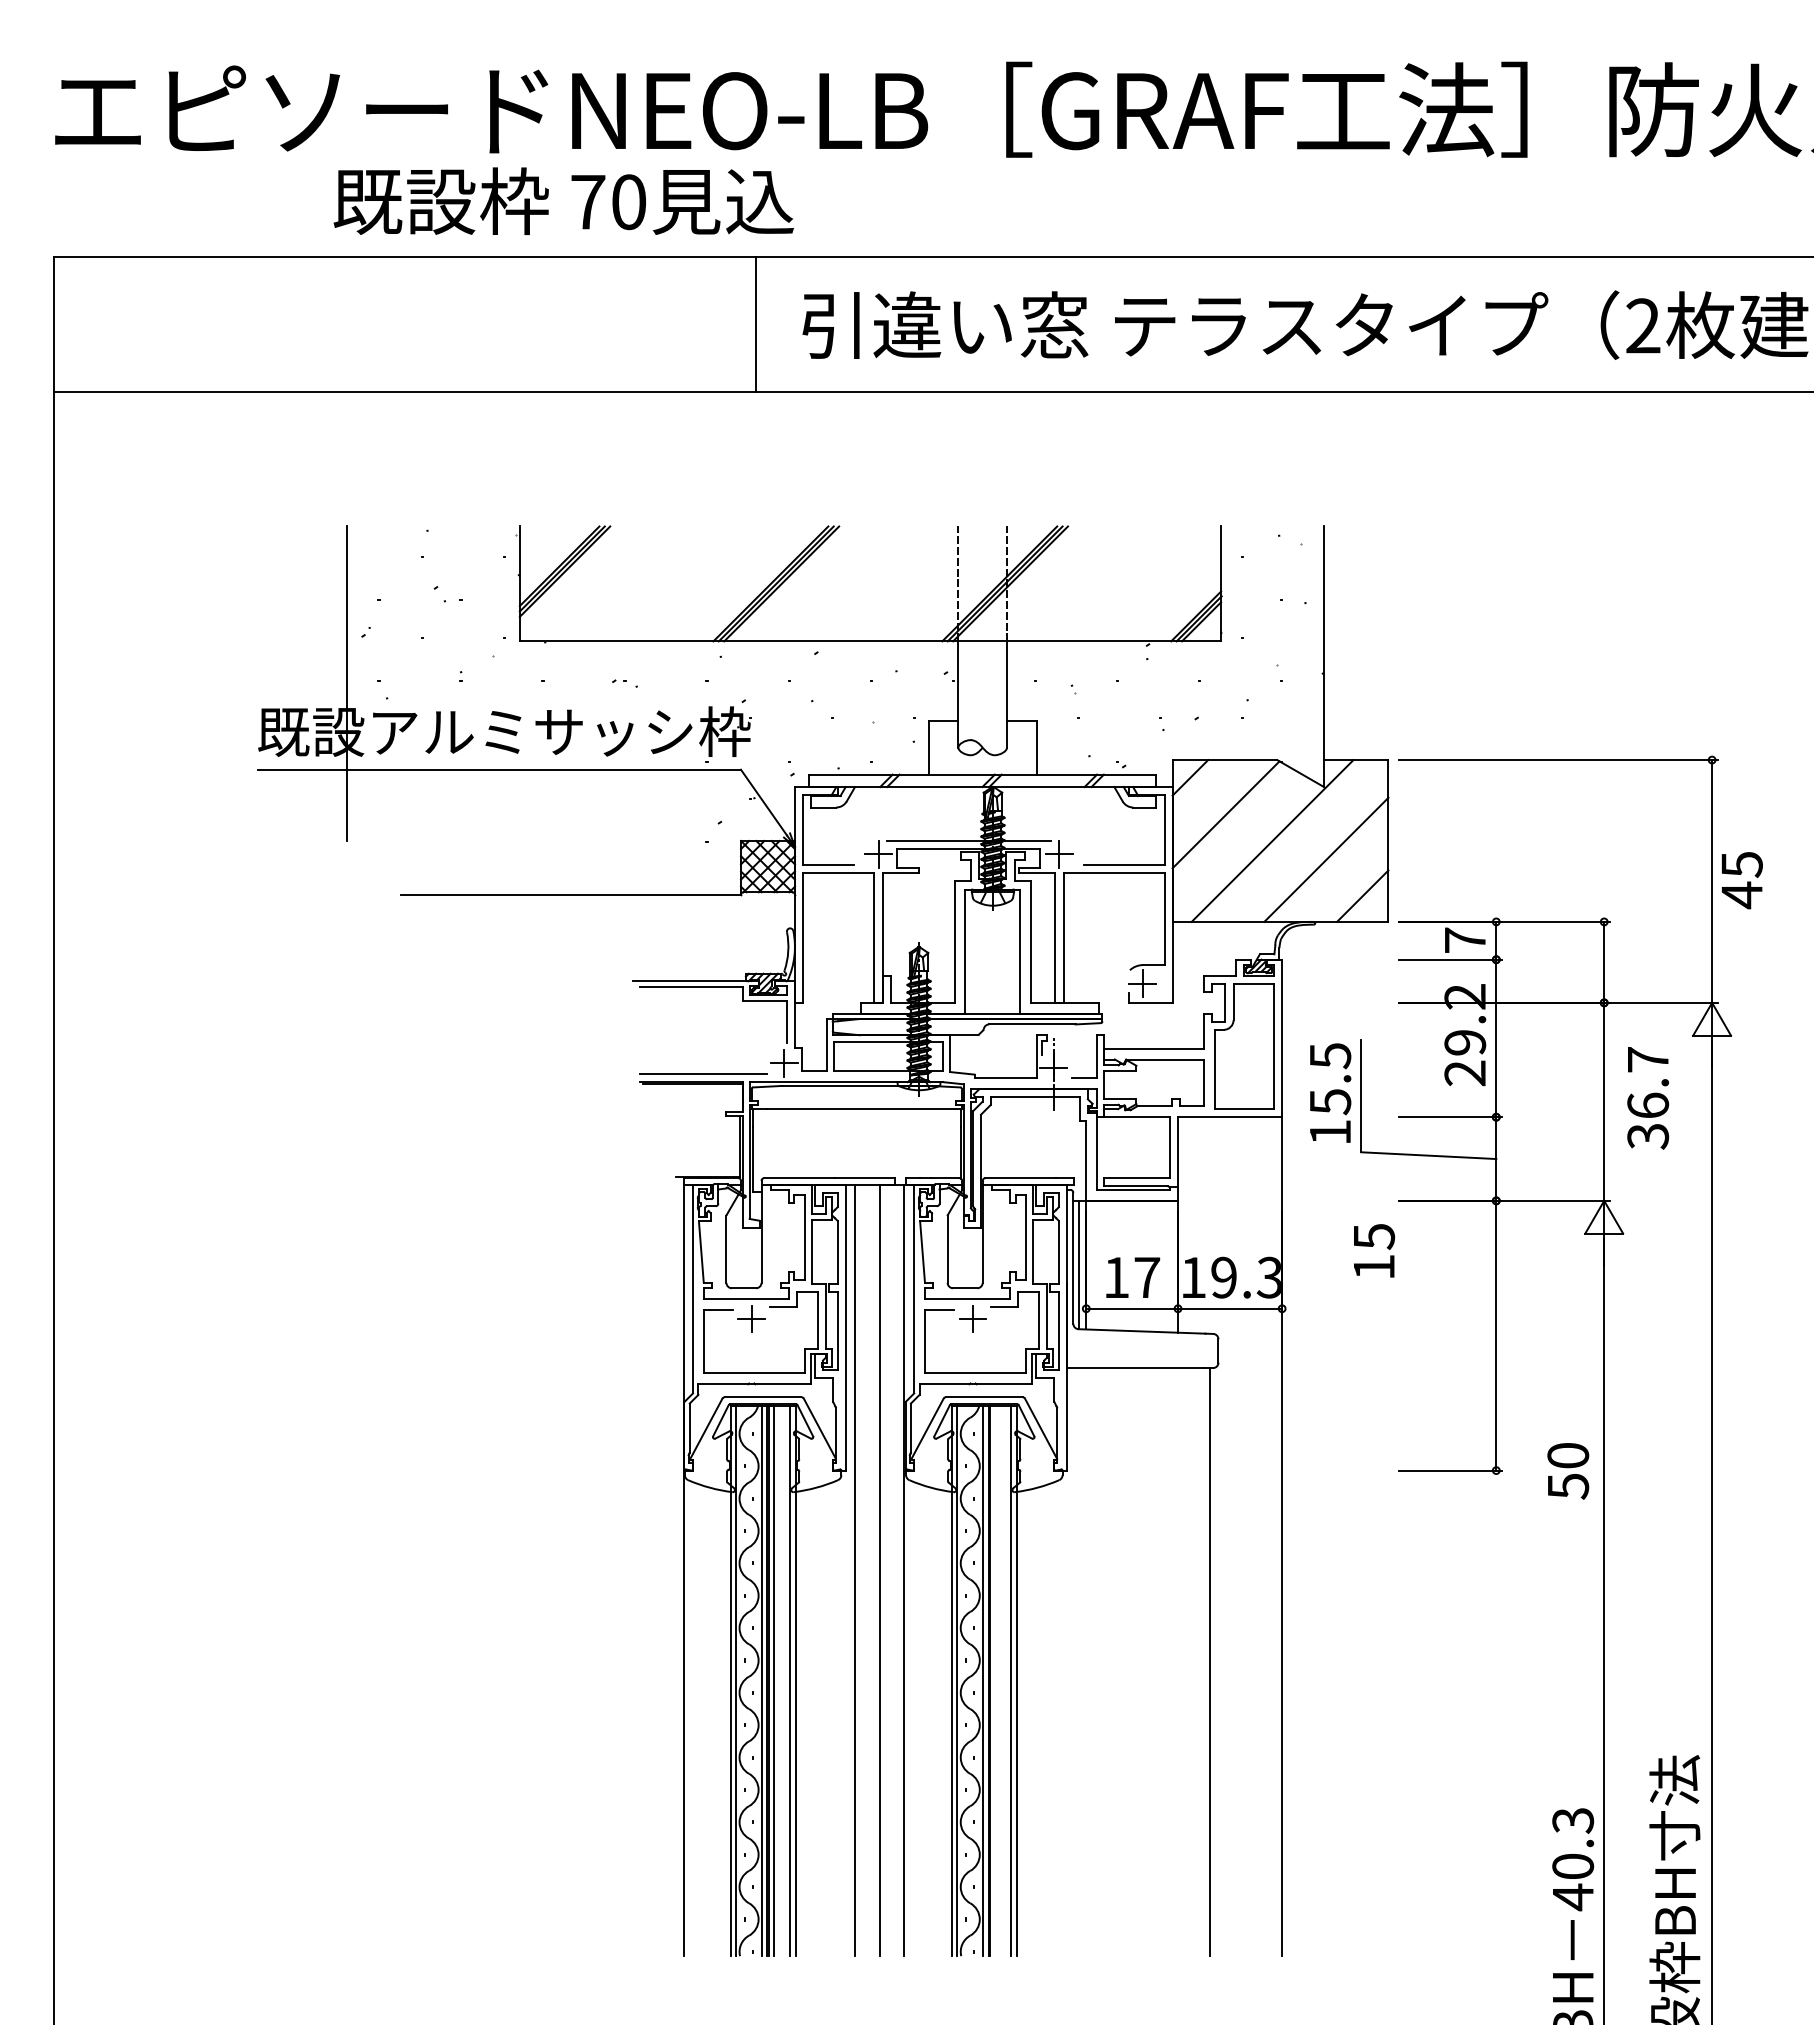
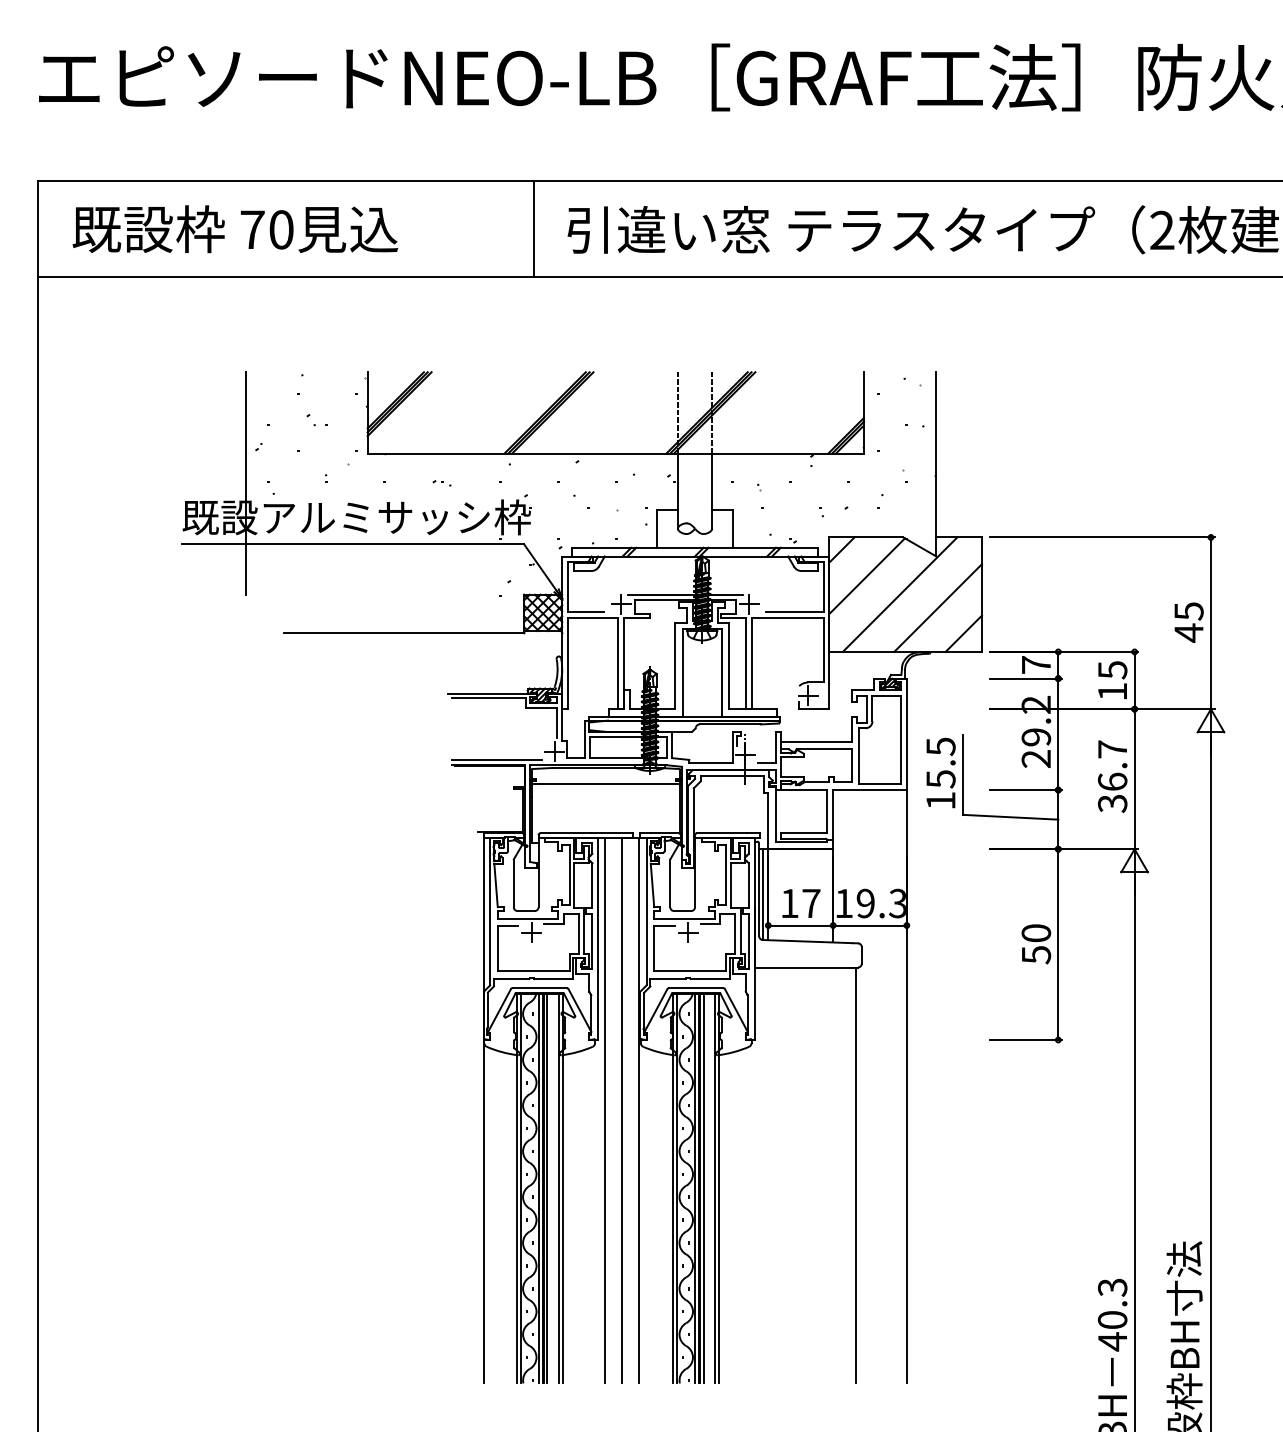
text: (563, 200) -> (235, 228), moved
text: (1741, 880) -> (1188, 622), moved
text: (1648, 1098) -> (1112, 776), moved
text: (1374, 1250) -> (1112, 679), moved
text: (1568, 1471) -> (1036, 944), moved
line: (995, 1680) -> (704, 1188), added

